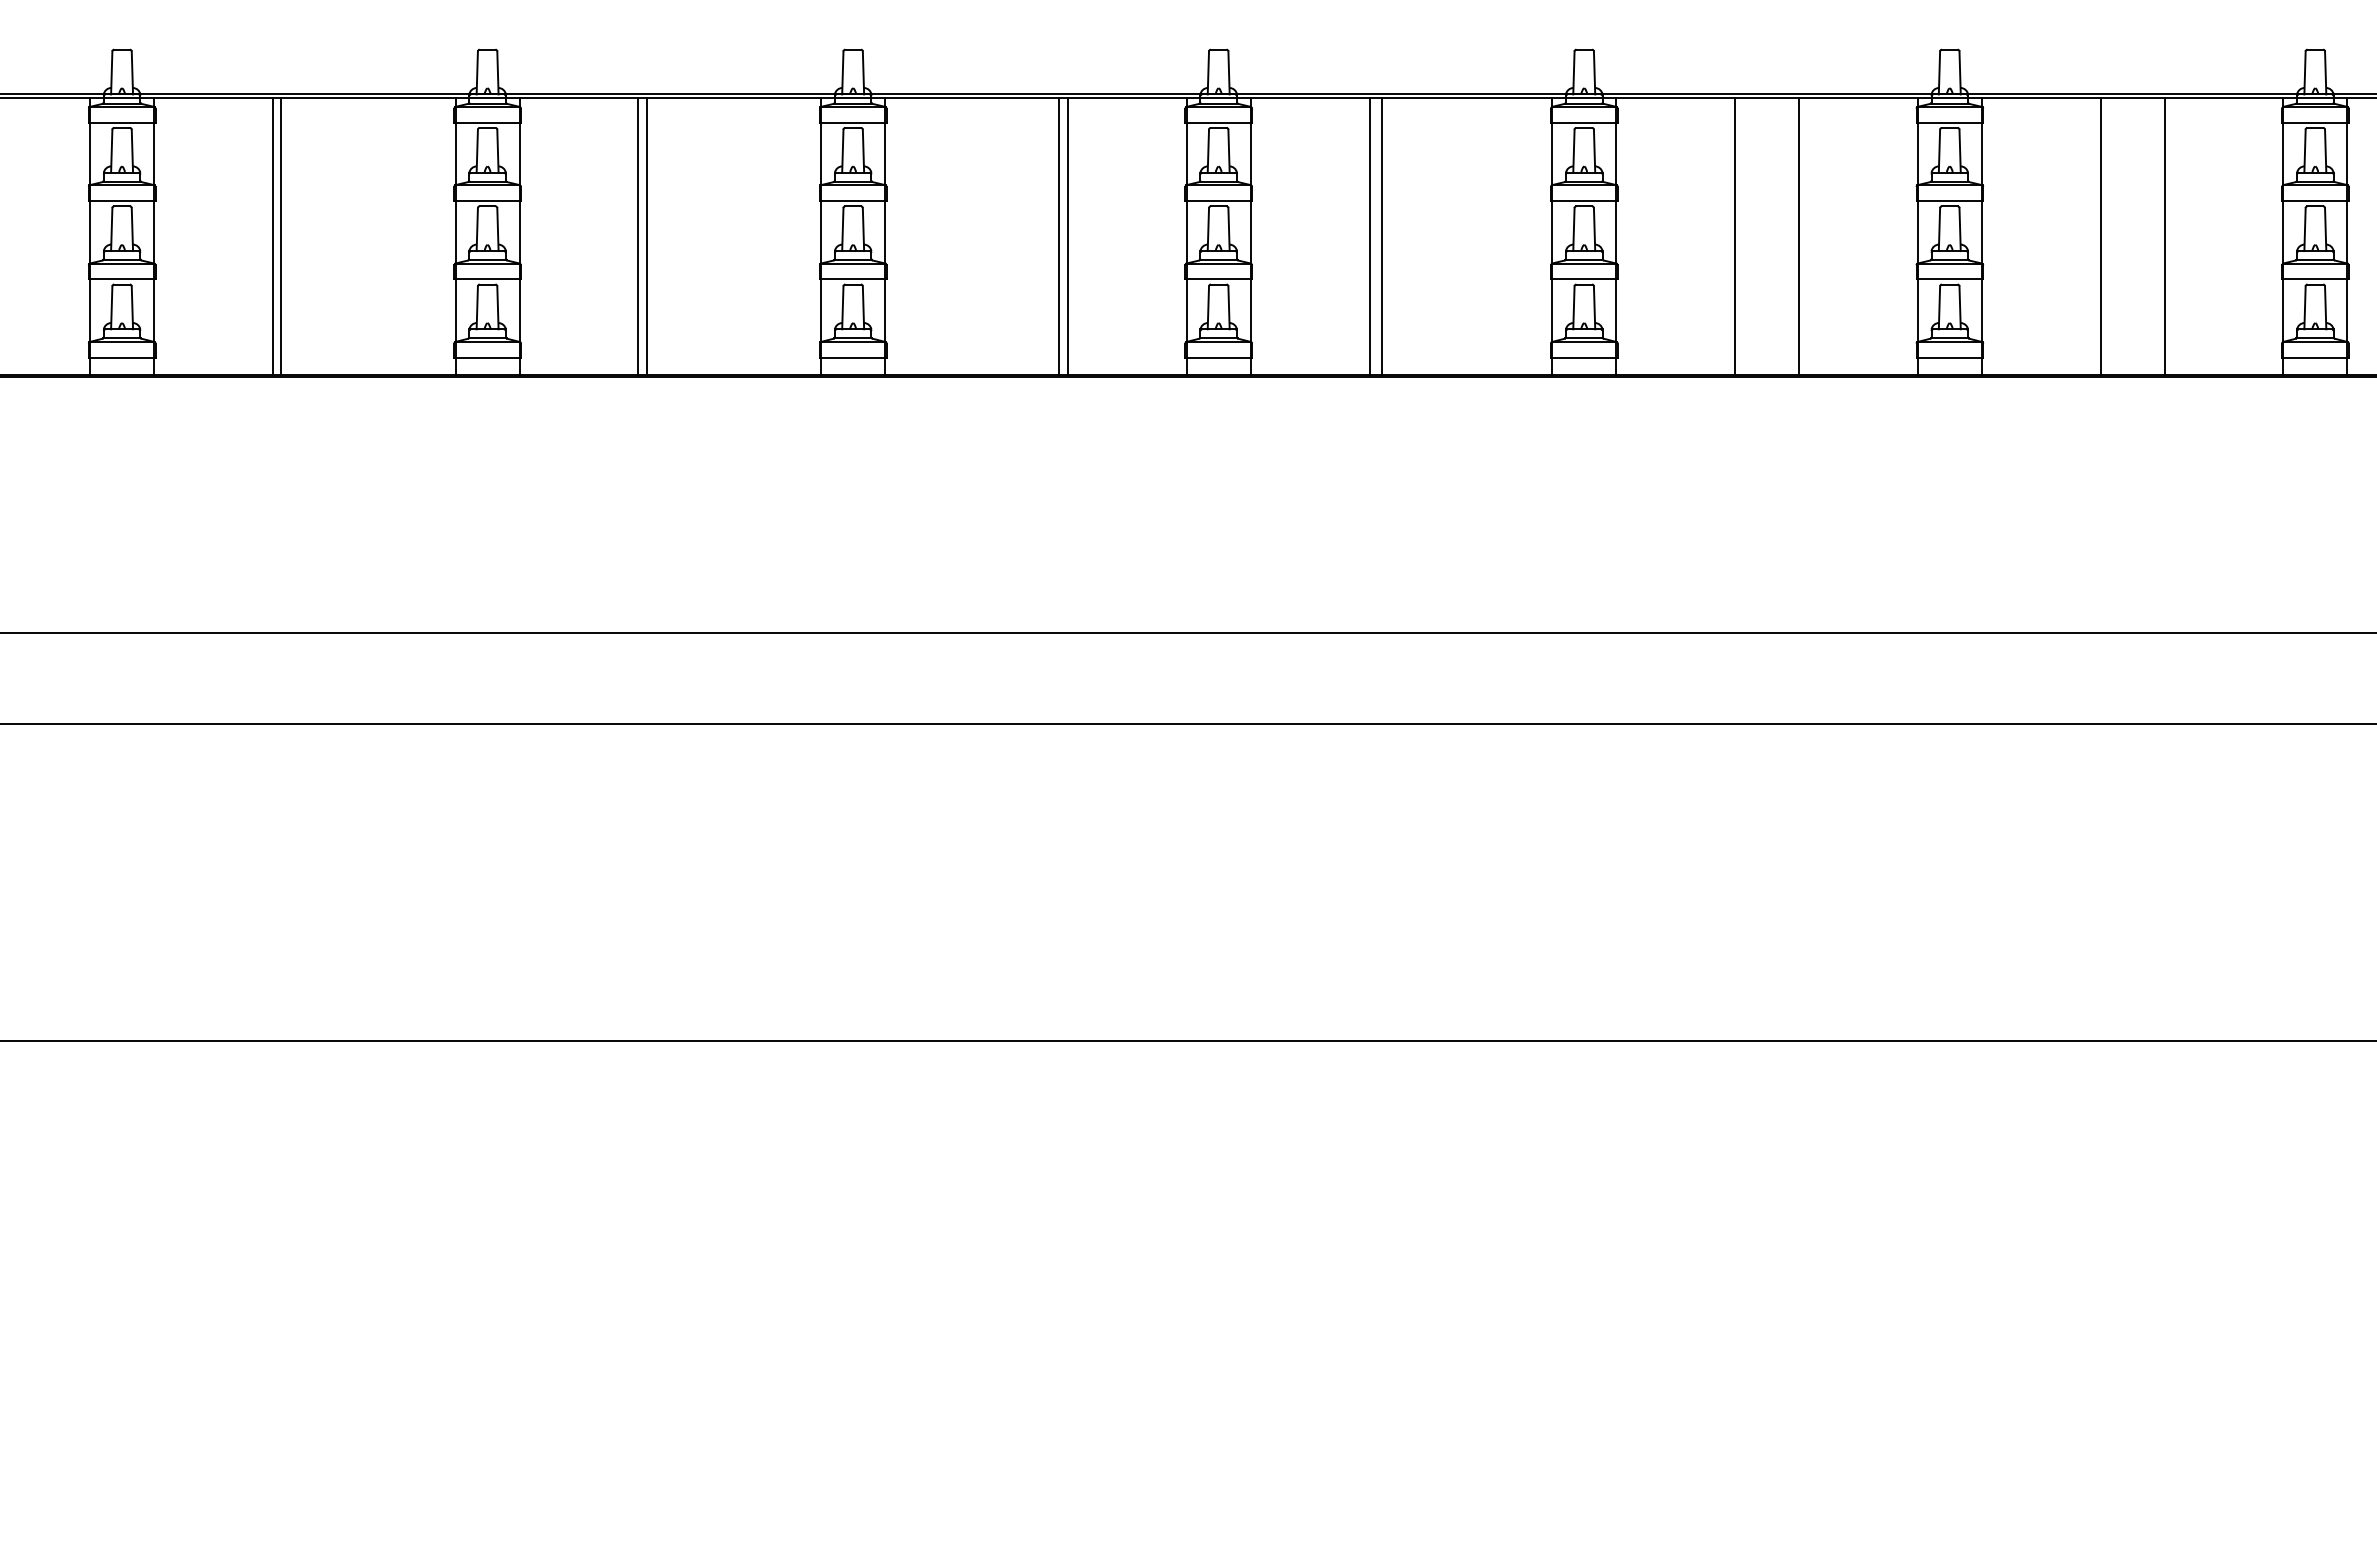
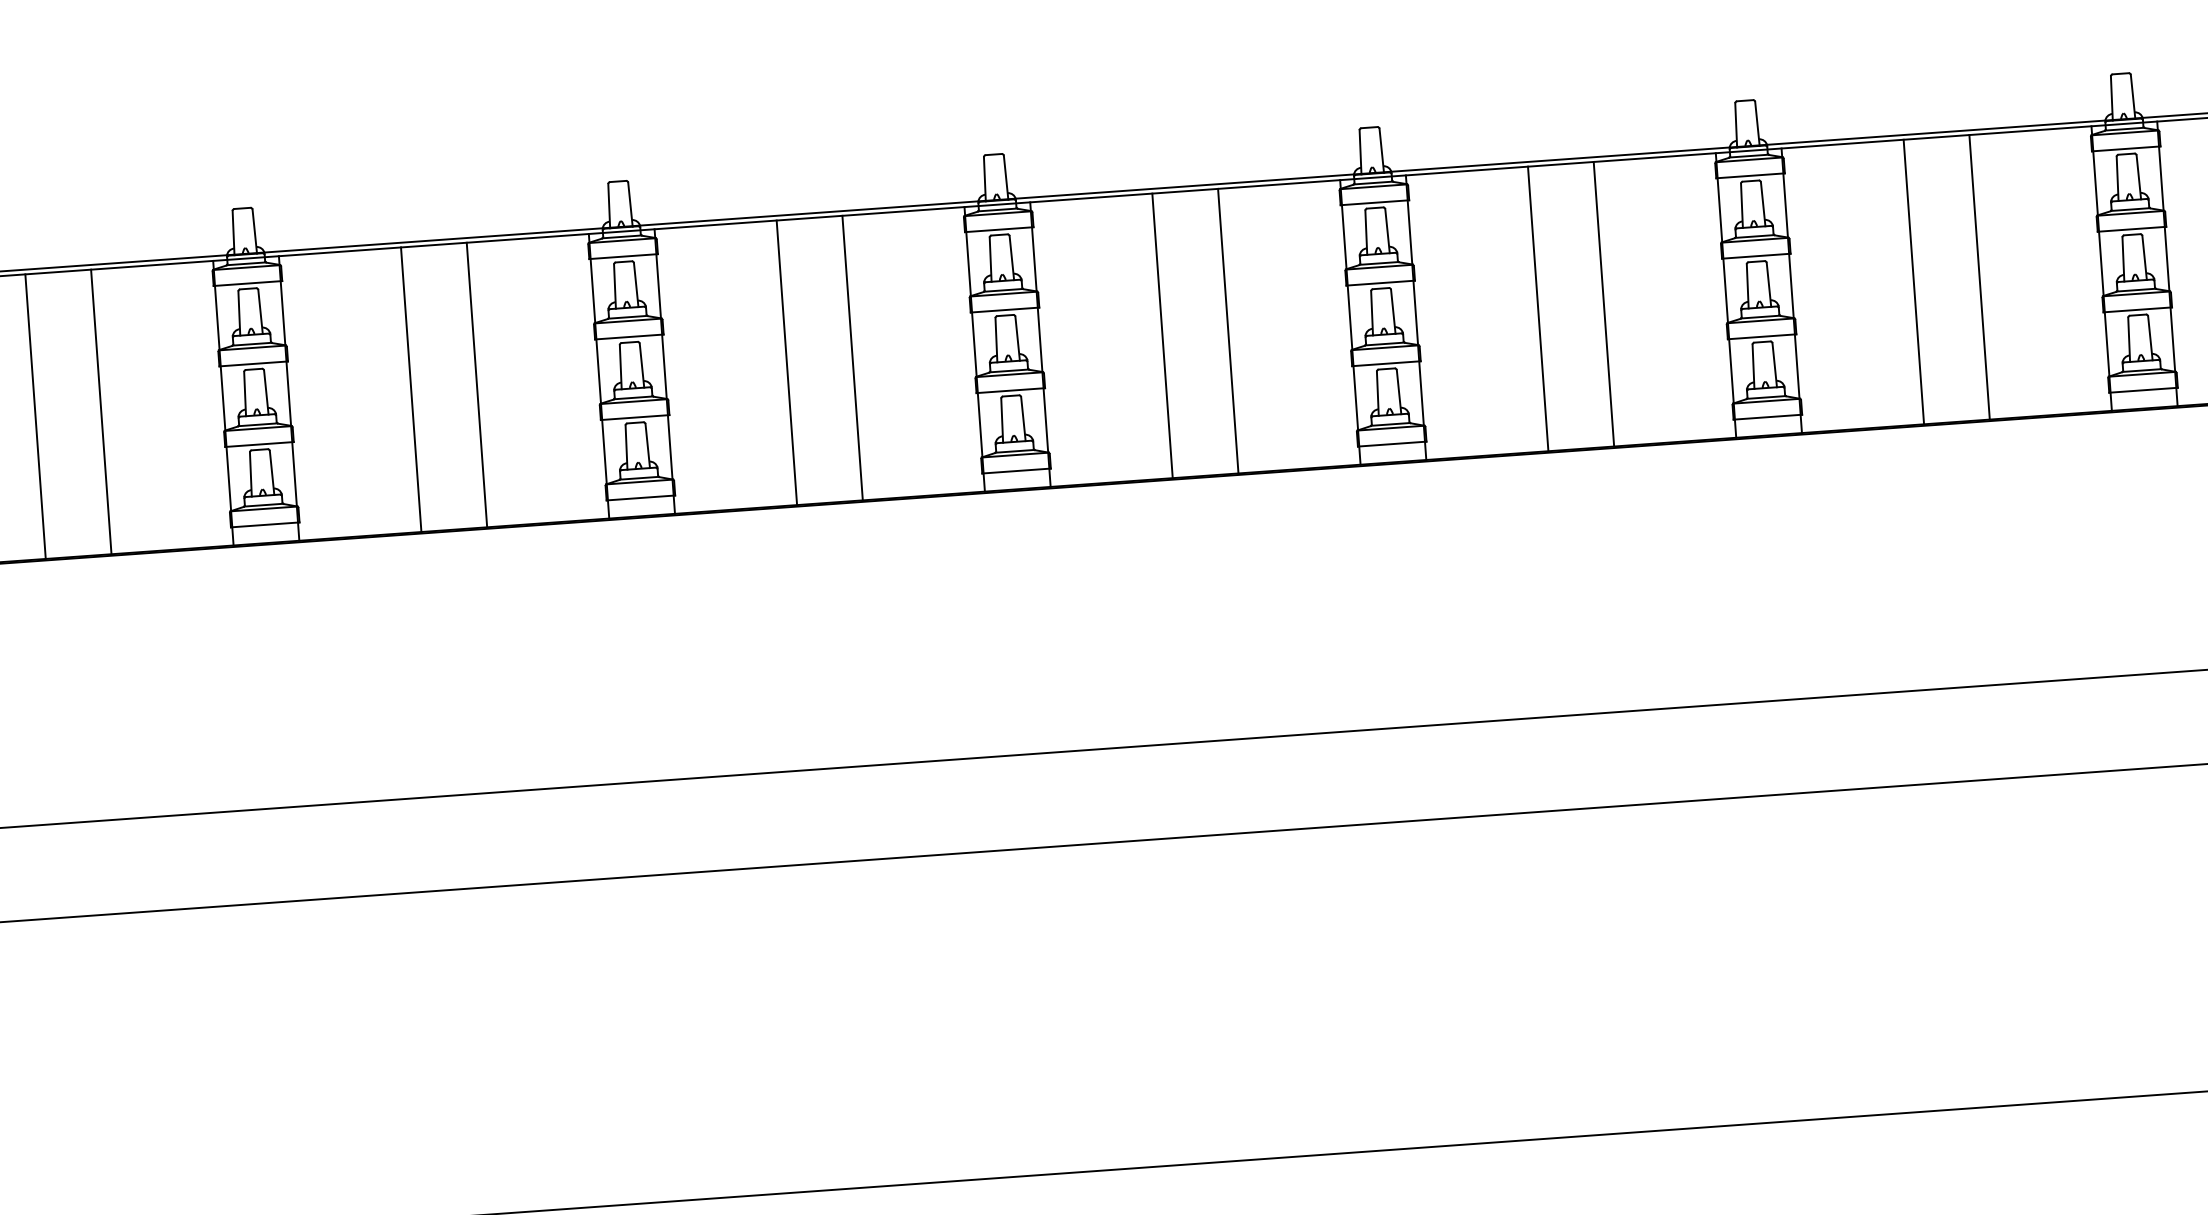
line: (280, 236) -> (100, 411), moved
line: (647, 236) -> (477, 384), moved
line: (1058, 236) -> (786, 362), moved
line: (1382, 236) -> (1228, 330), moved

